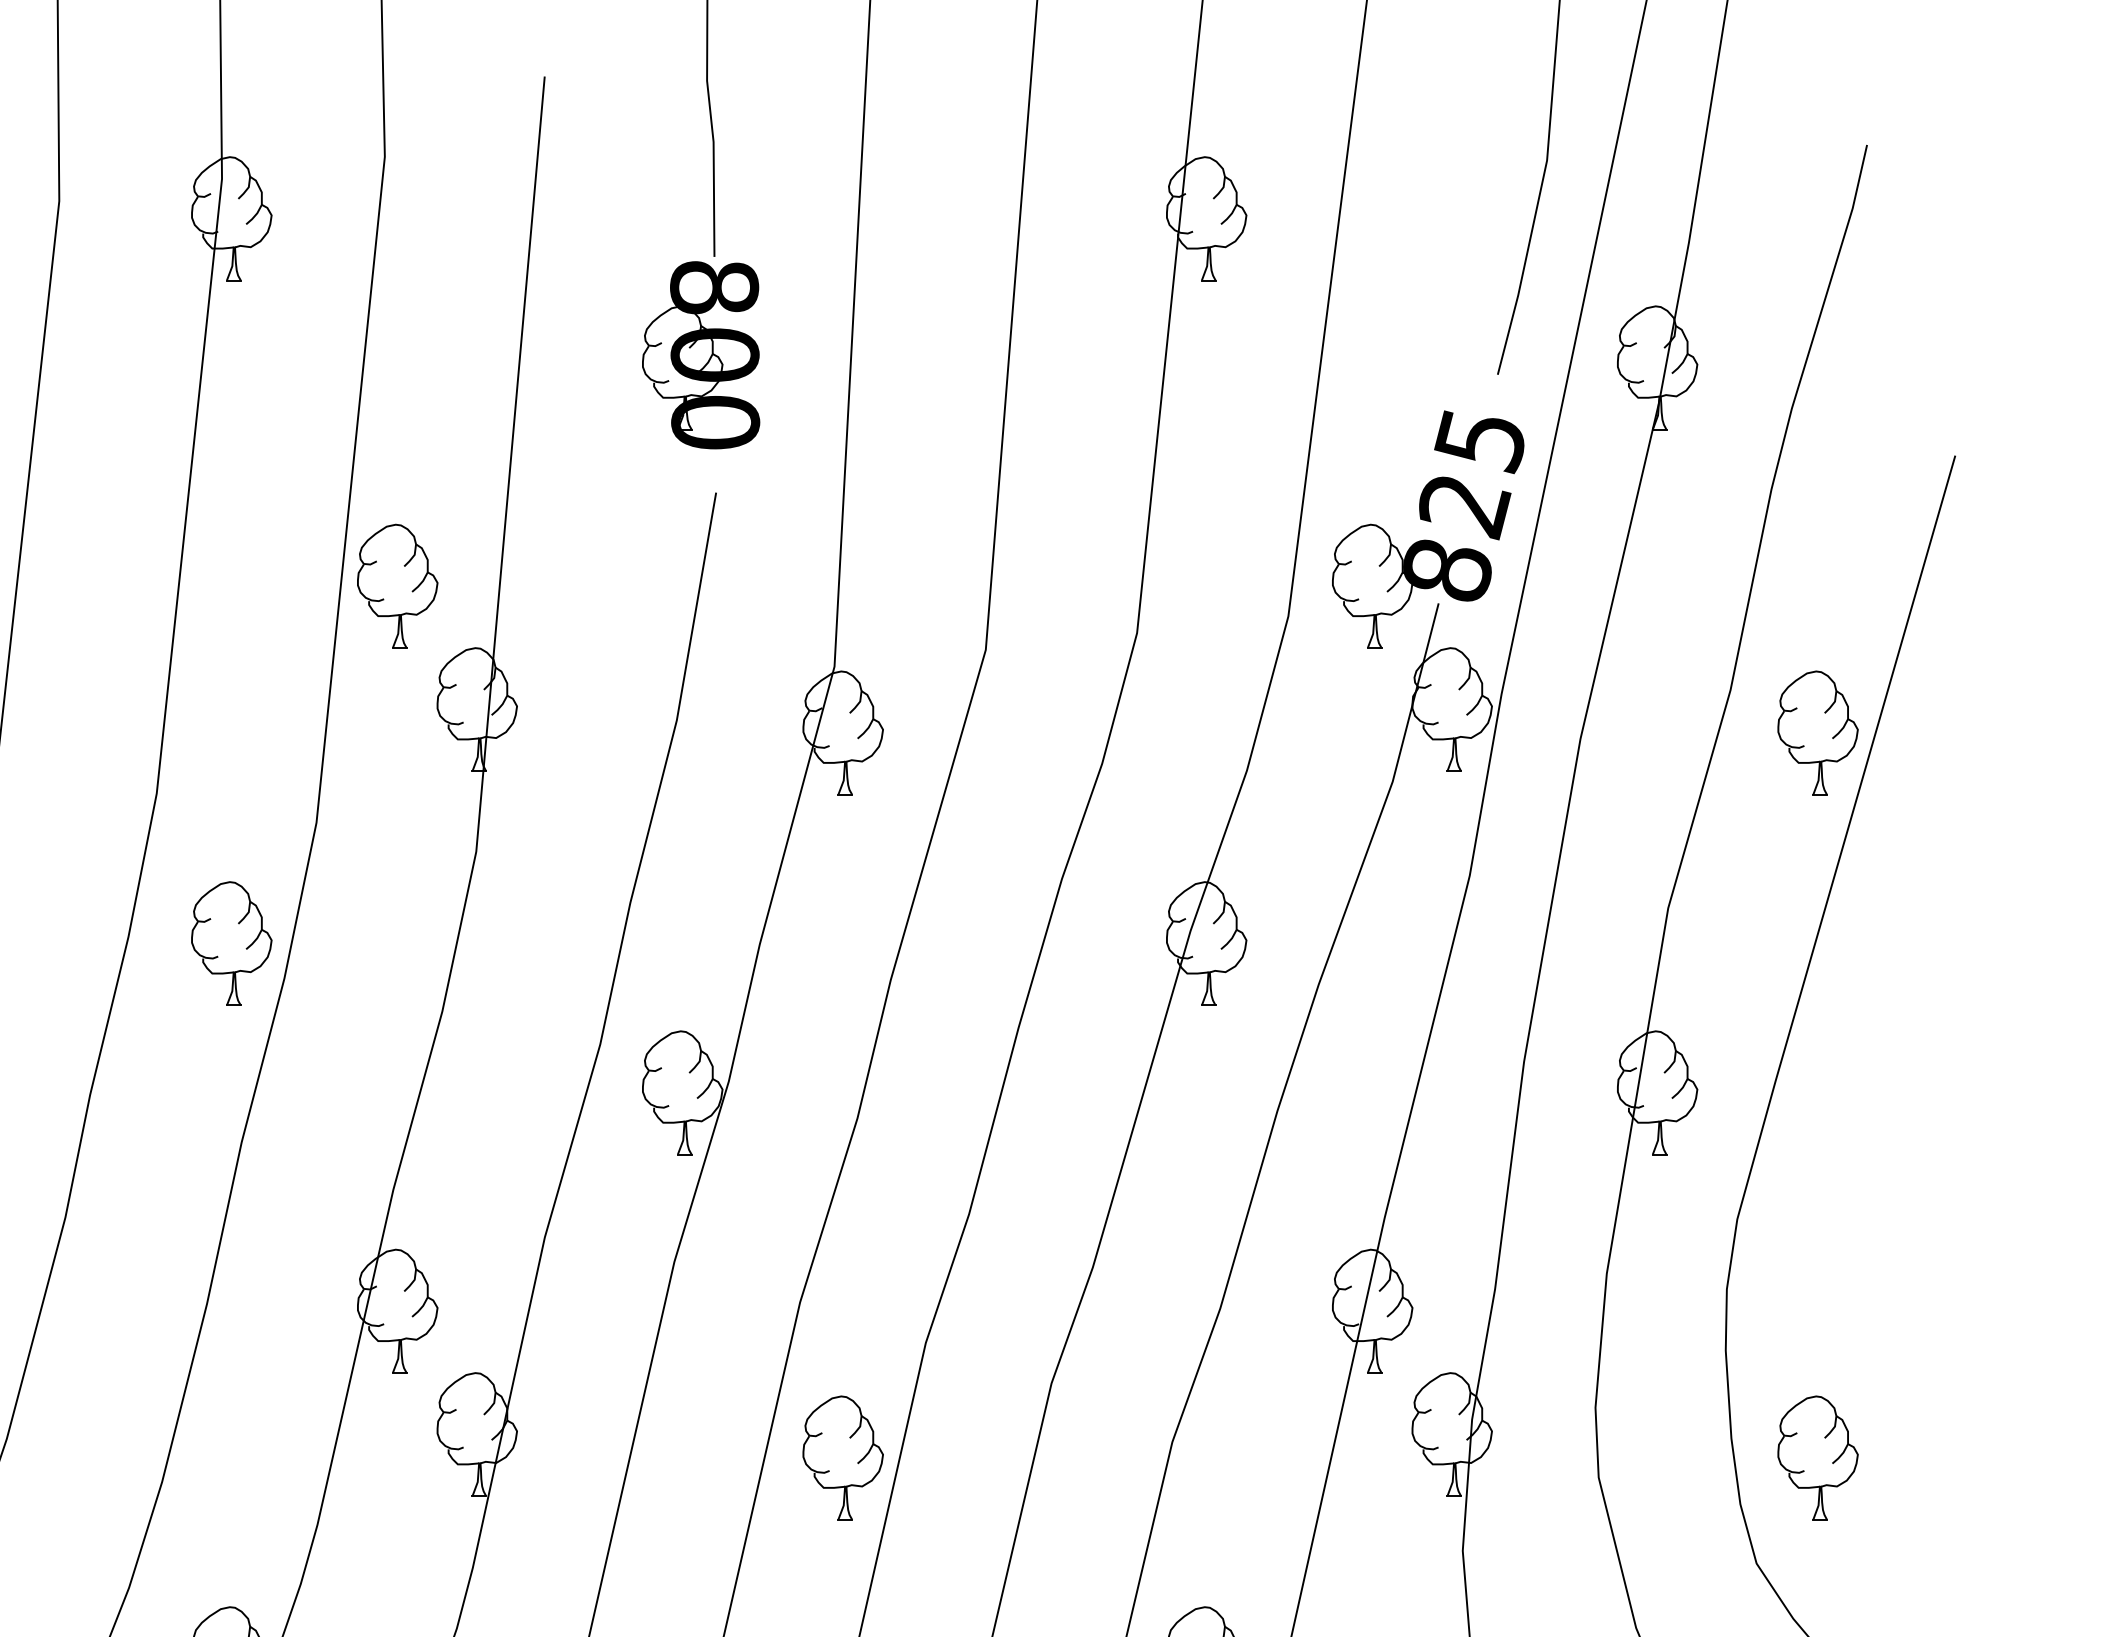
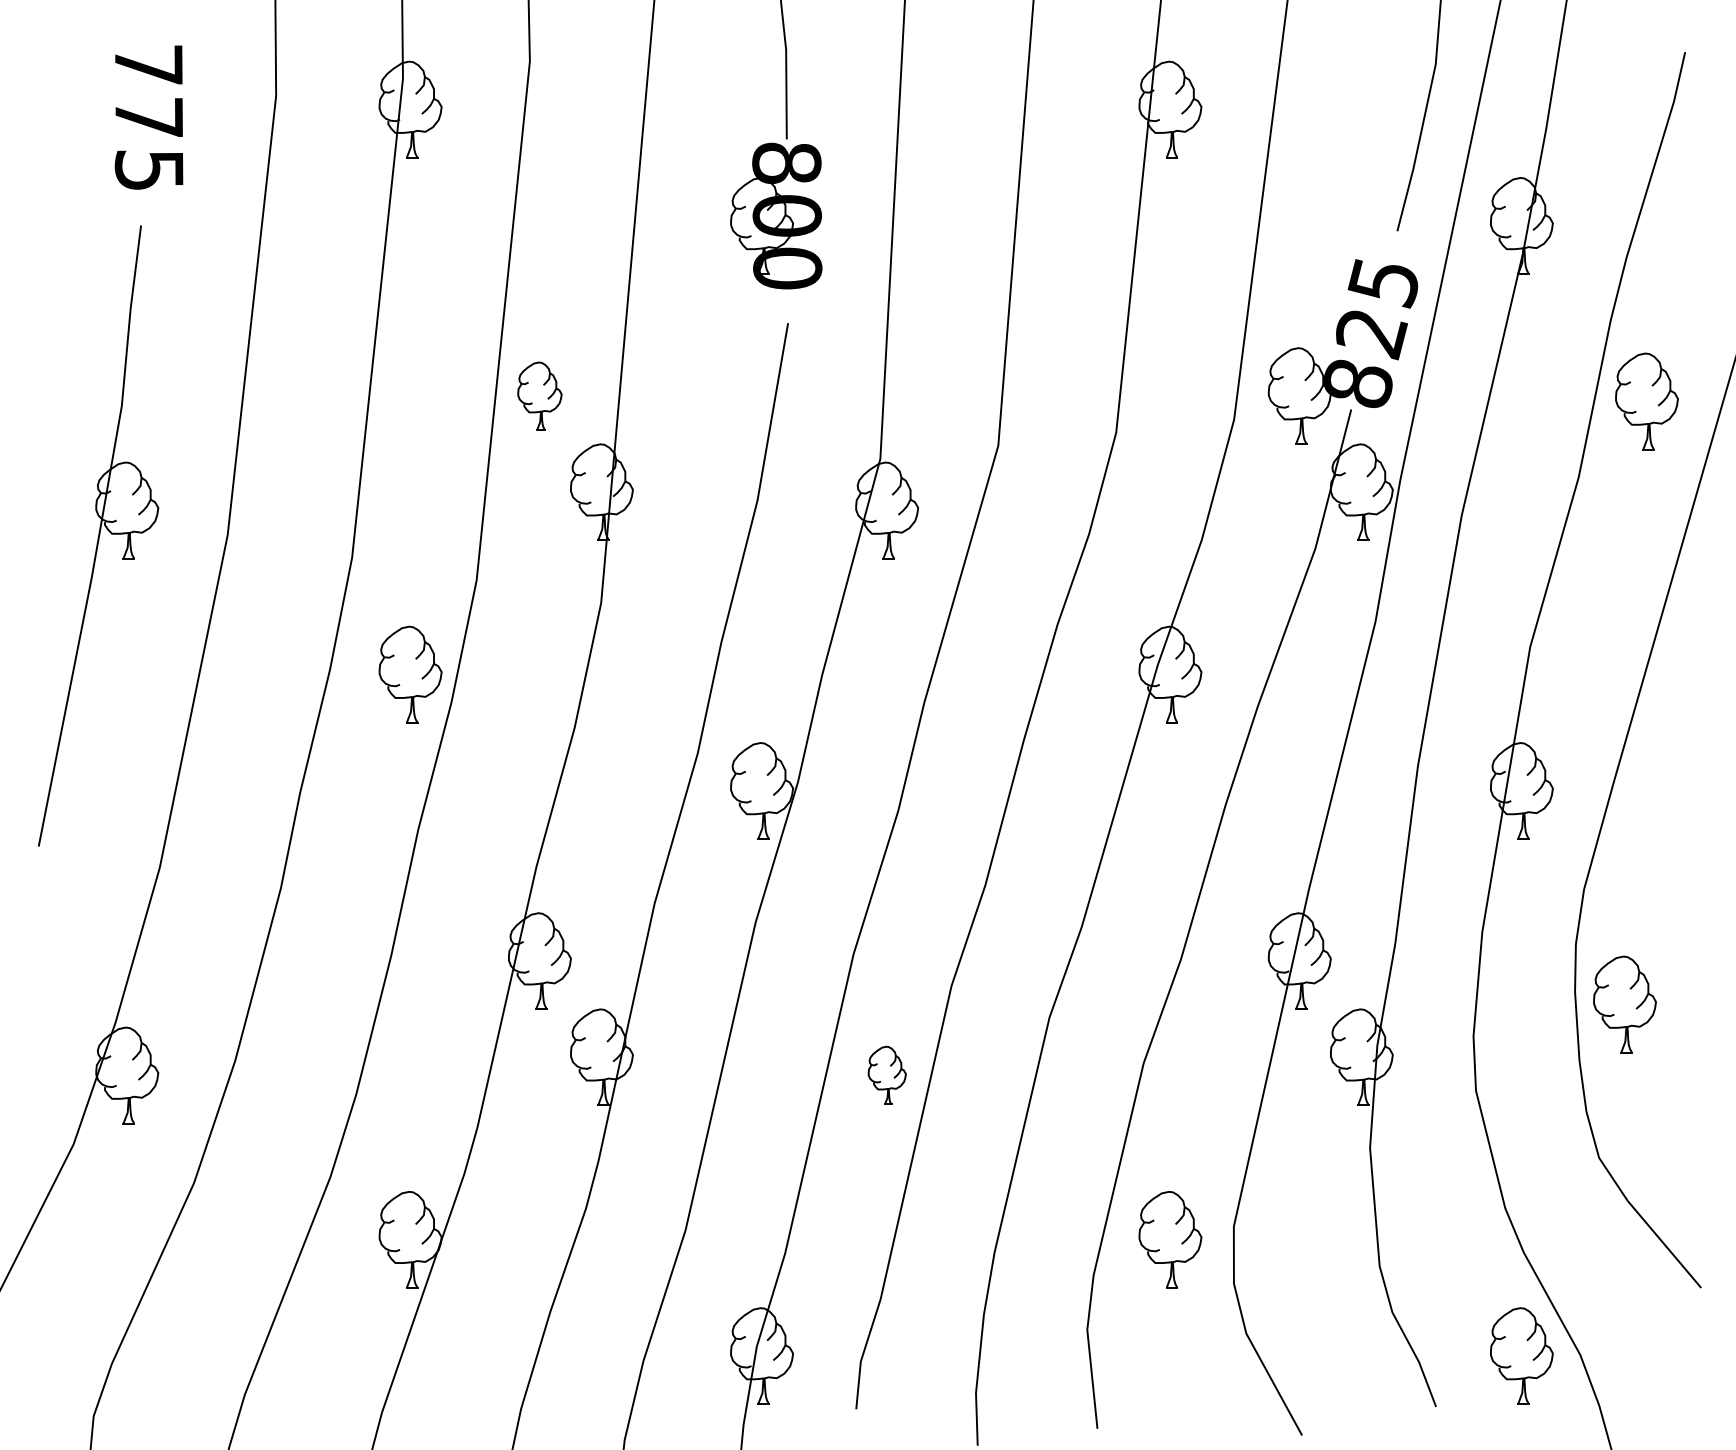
part: (397, 585) -> (539, 395), size x0.7
part: (1817, 733) -> (1646, 401), moved
part: (843, 1457) -> (887, 1075), size x0.6
part: (1817, 1457) -> (1624, 1004), moved

